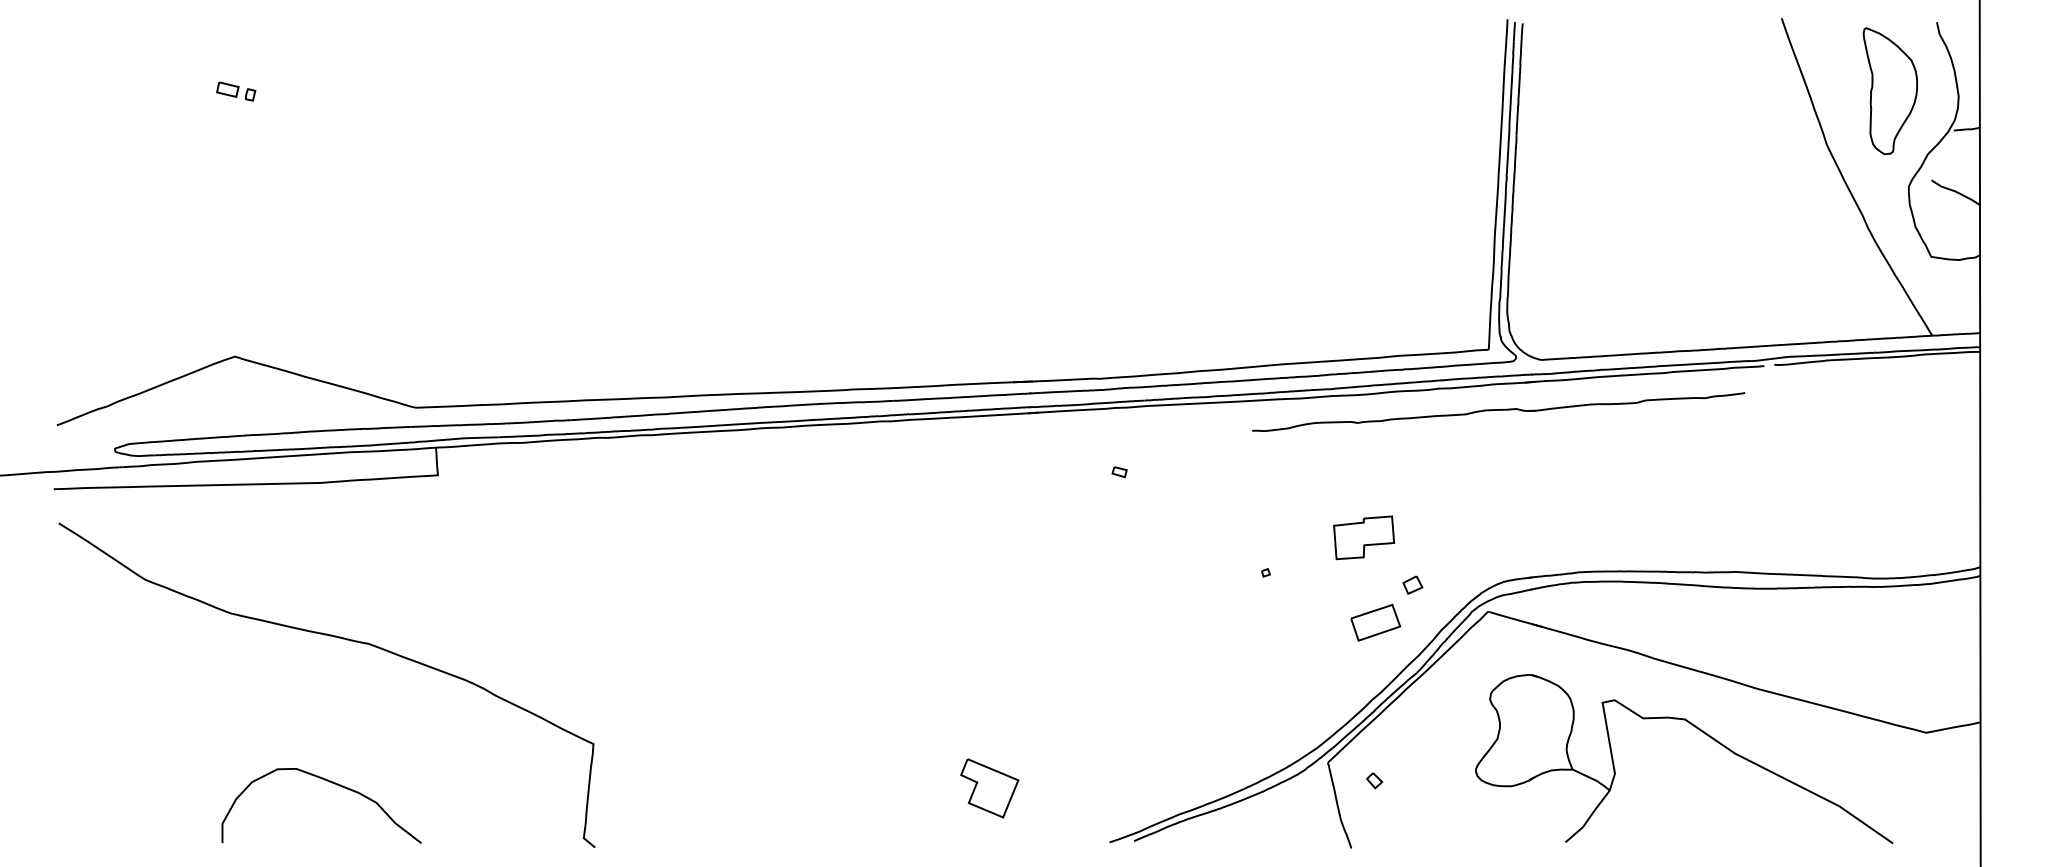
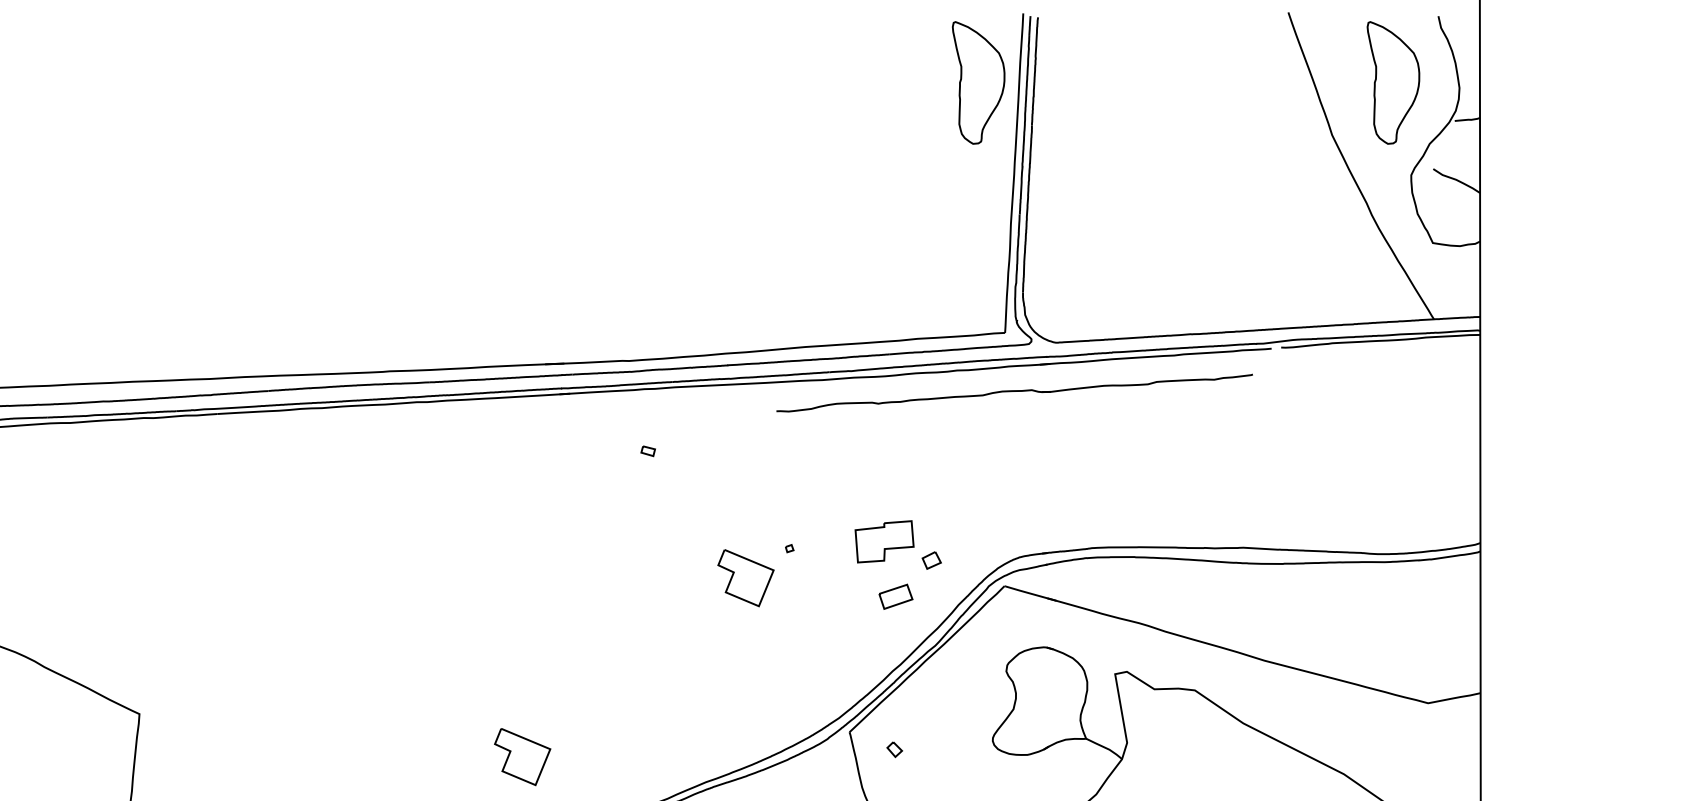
part: (1460, 91) -> (977, 83), added
part: (1364, 537) -> (884, 541), moved
part: (1220, 603) -> (745, 578), added
part: (1375, 622) -> (895, 596), size x0.7

